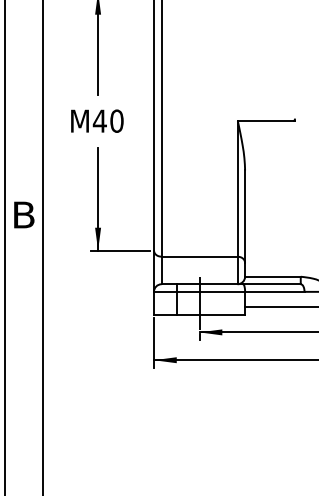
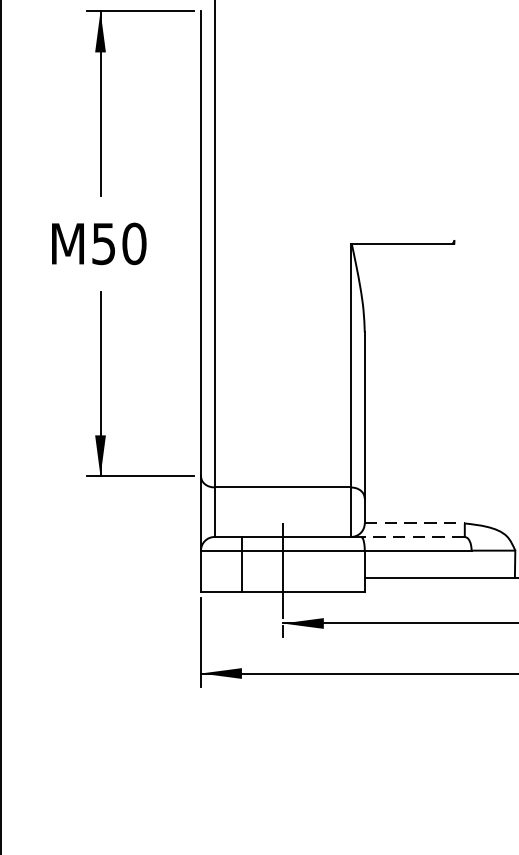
text: (99, 120) -> (103, 242), M40 -> M50
line: (272, 276) -> (414, 523), solid -> dashed
line: (271, 284) -> (412, 537), solid -> dashed

